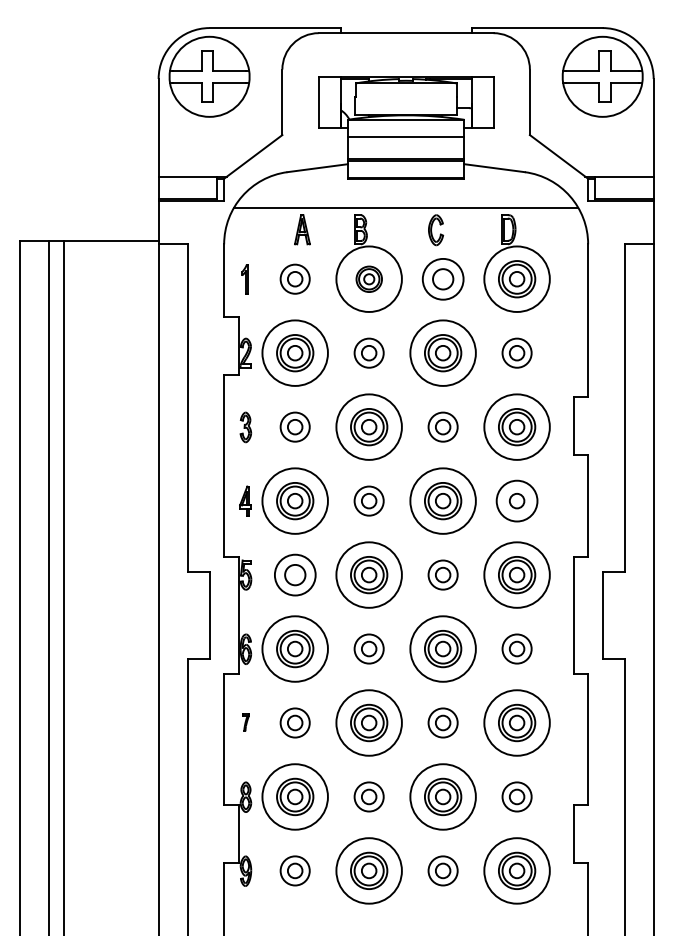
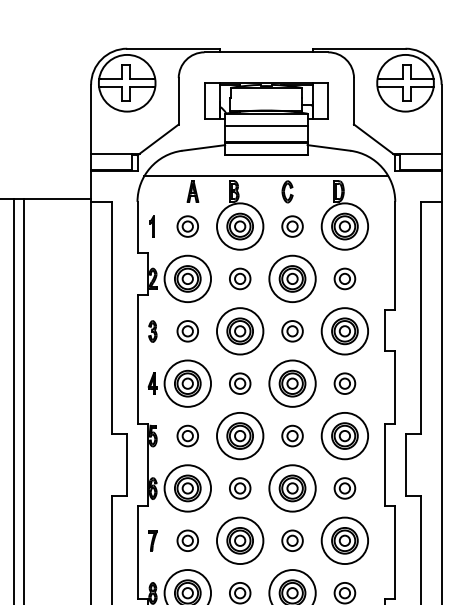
part: (442, 278) -> (292, 226), size x0.71
part: (369, 279) -> (240, 226), size x1.43
circle: (516, 500) -> (344, 383), size x0.71
part: (294, 574) -> (187, 435), size x0.71
part: (245, 722) -> (152, 540), size x1.67

